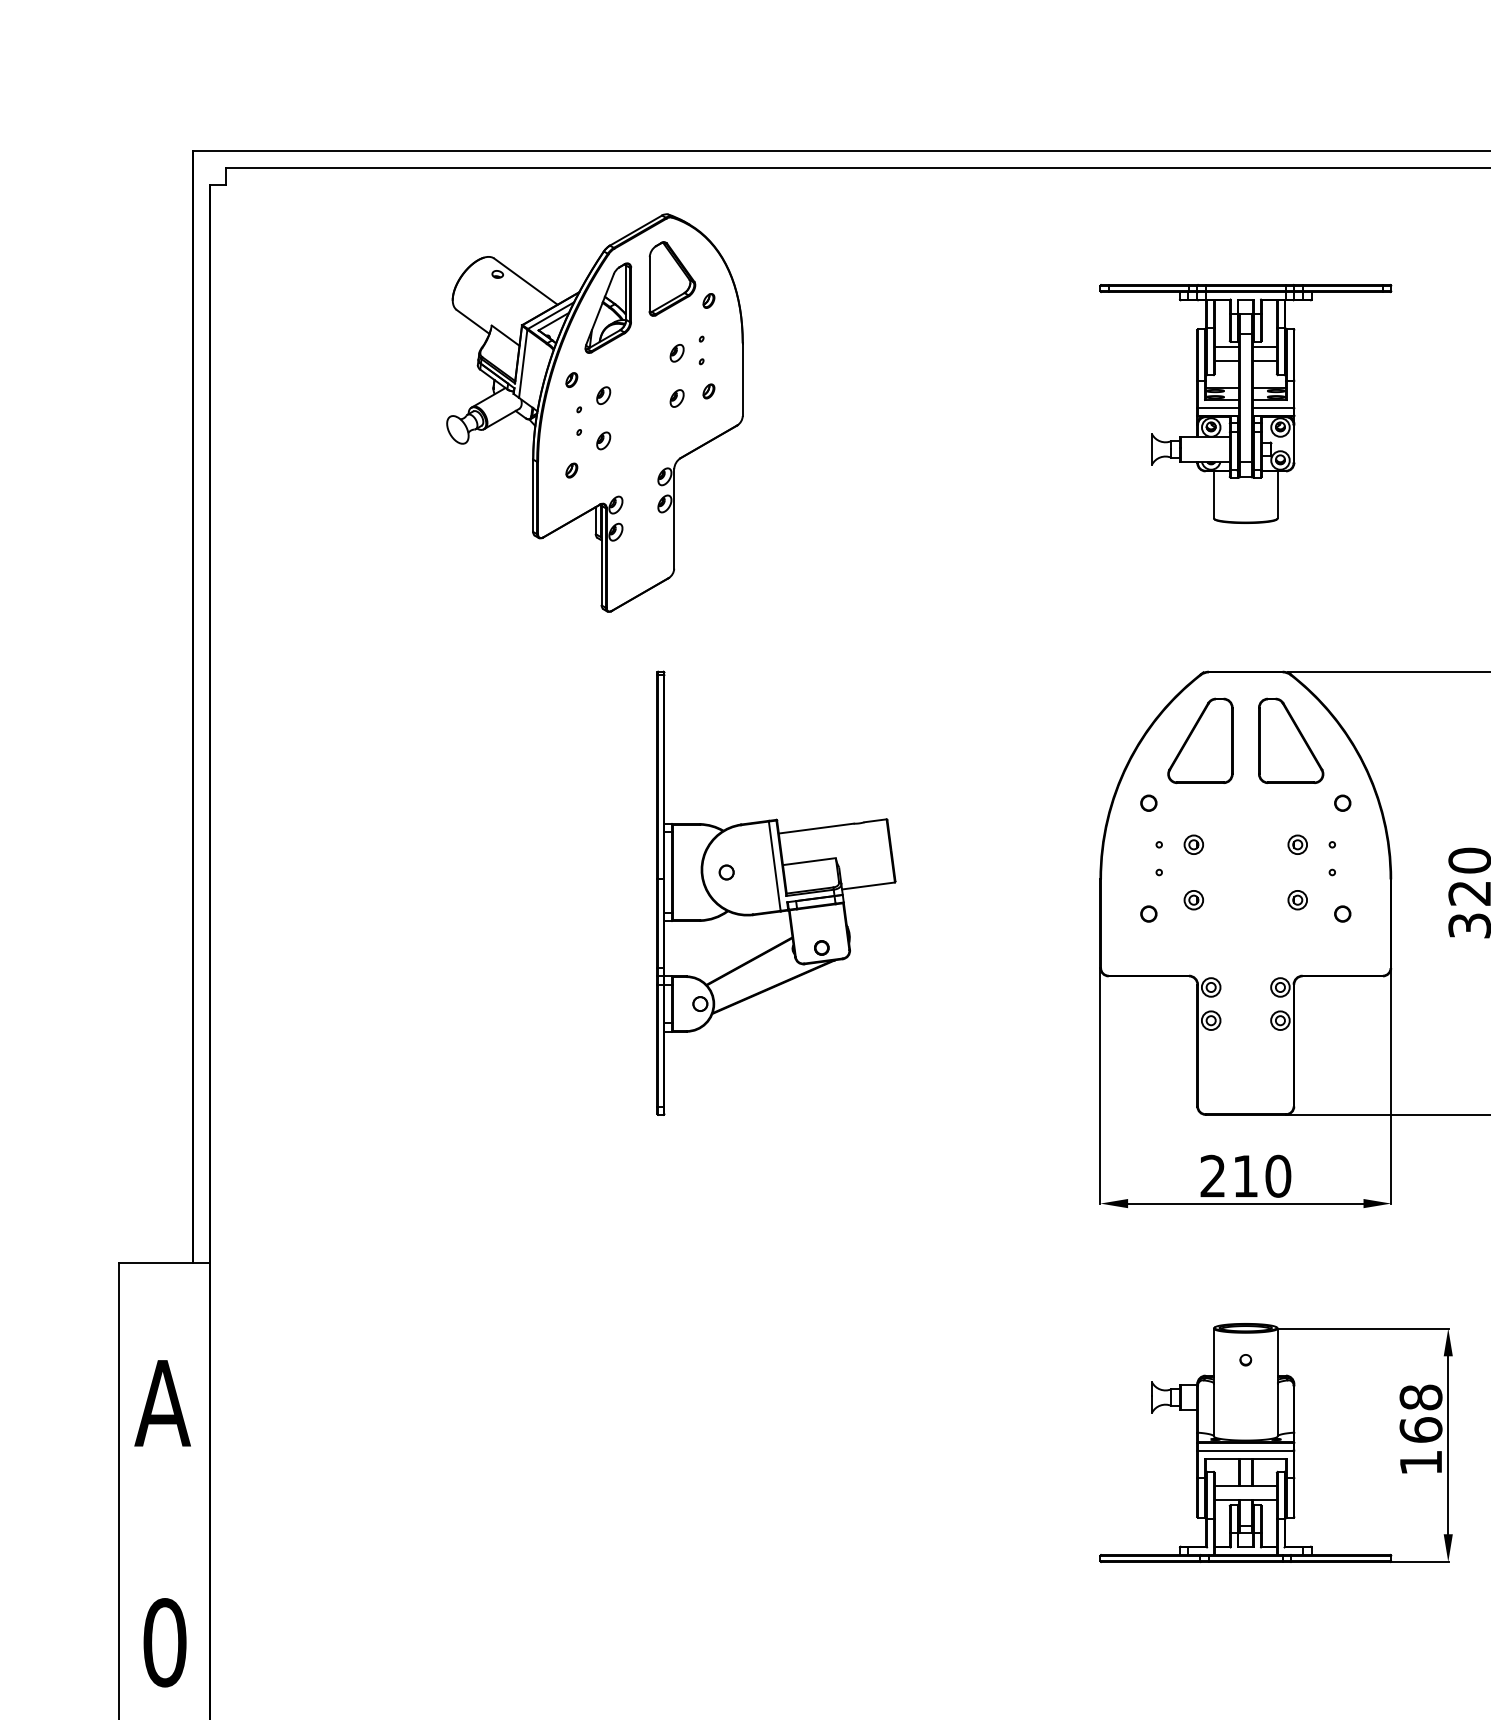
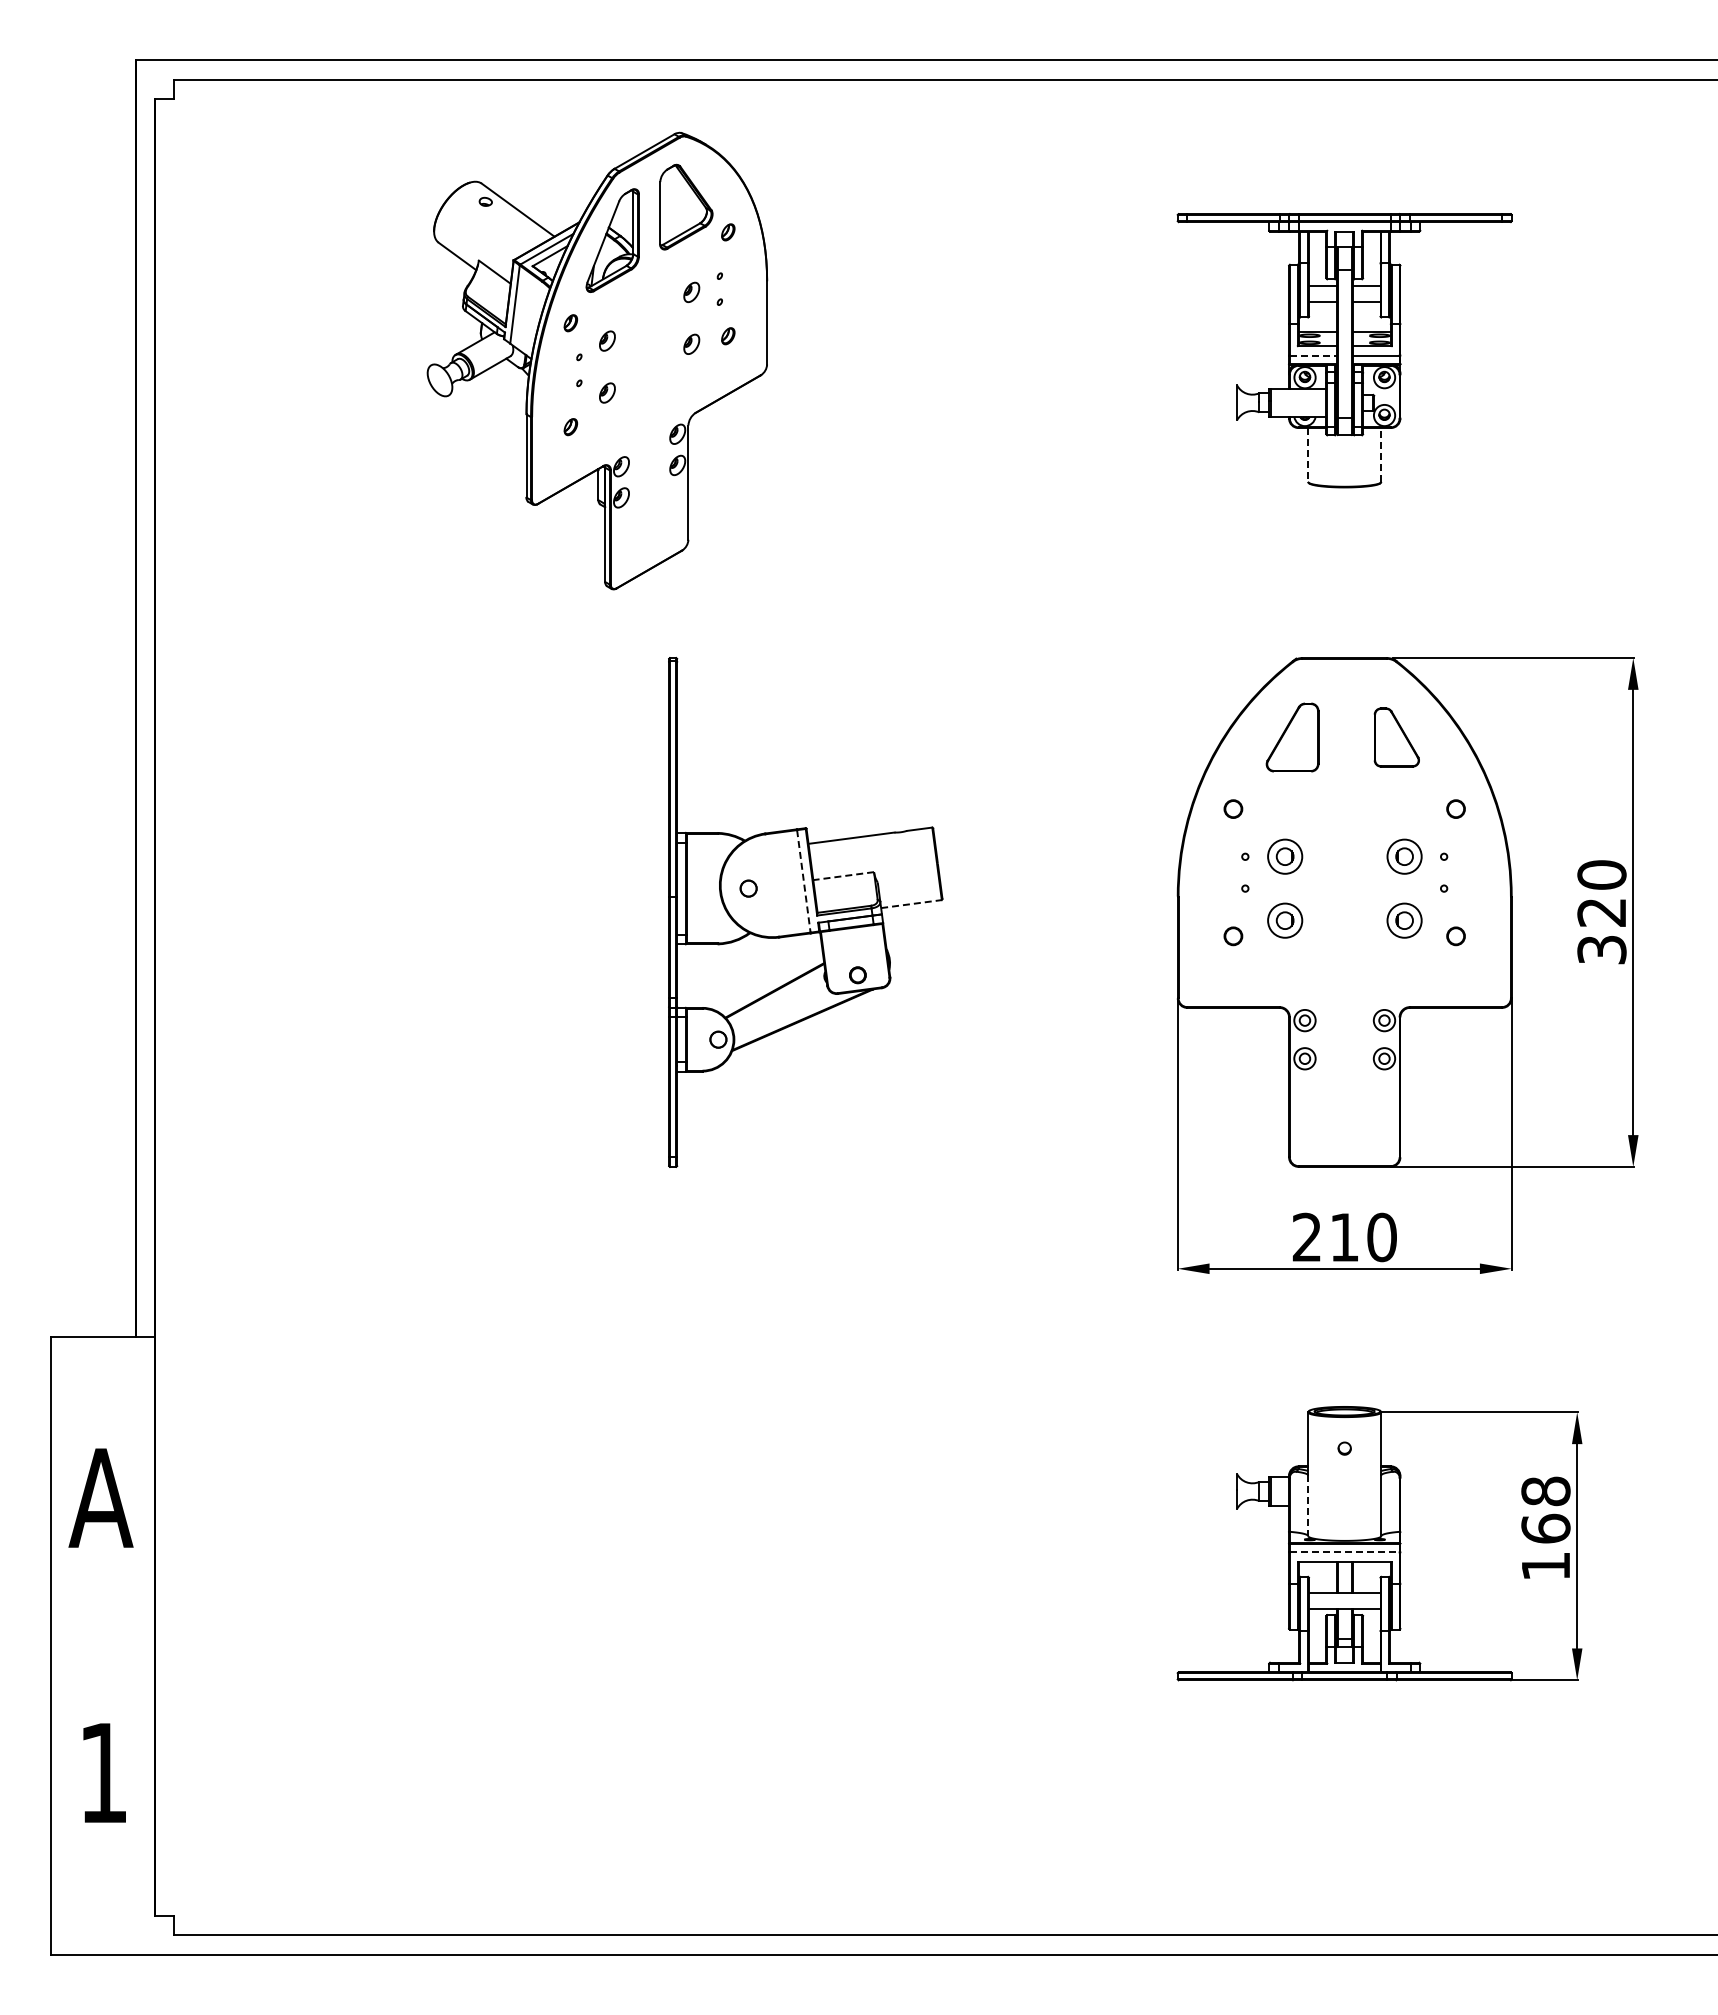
line: (1218, 408) -> (1313, 355), solid -> dashed
line: (1214, 495) -> (1308, 455), solid -> dashed
line: (1277, 495) -> (1381, 455), solid -> dashed
part: (1200, 740) -> (1292, 737), size x0.7
part: (1290, 740) -> (1396, 737), size x0.6
part: (1193, 844) -> (1284, 856), size x1.6
part: (1296, 844) -> (1403, 856), size x1.6
line: (809, 861) -> (843, 876), solid -> dashed
line: (774, 866) -> (803, 881), solid -> dashed
line: (868, 886) -> (911, 904), solid -> dashed
part: (1193, 899) -> (1284, 919), size x1.6
part: (1296, 899) -> (1403, 919), size x1.6
line: (1214, 1410) -> (1308, 1506), solid -> dashed
line: (1245, 1450) -> (1344, 1552), solid -> dashed
text: (164, 1642) -> (103, 1772), 0 -> 1

